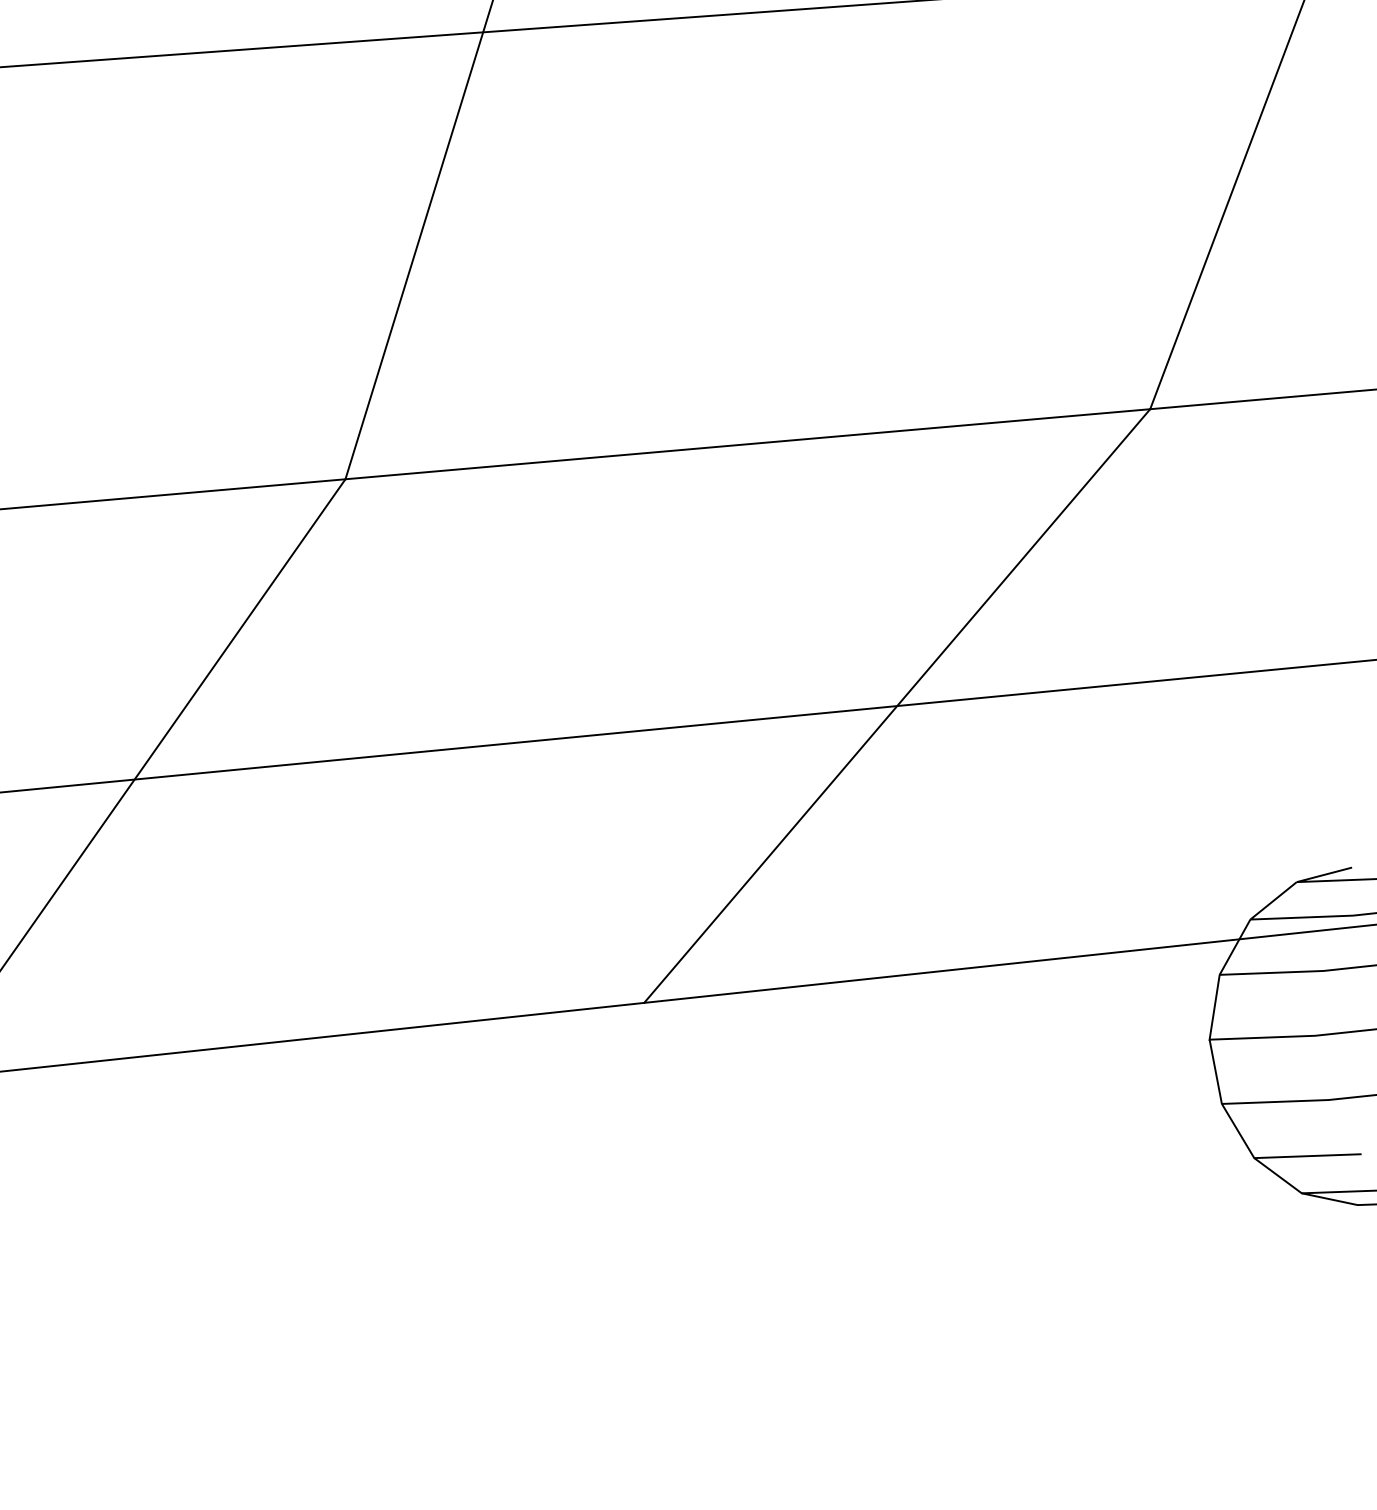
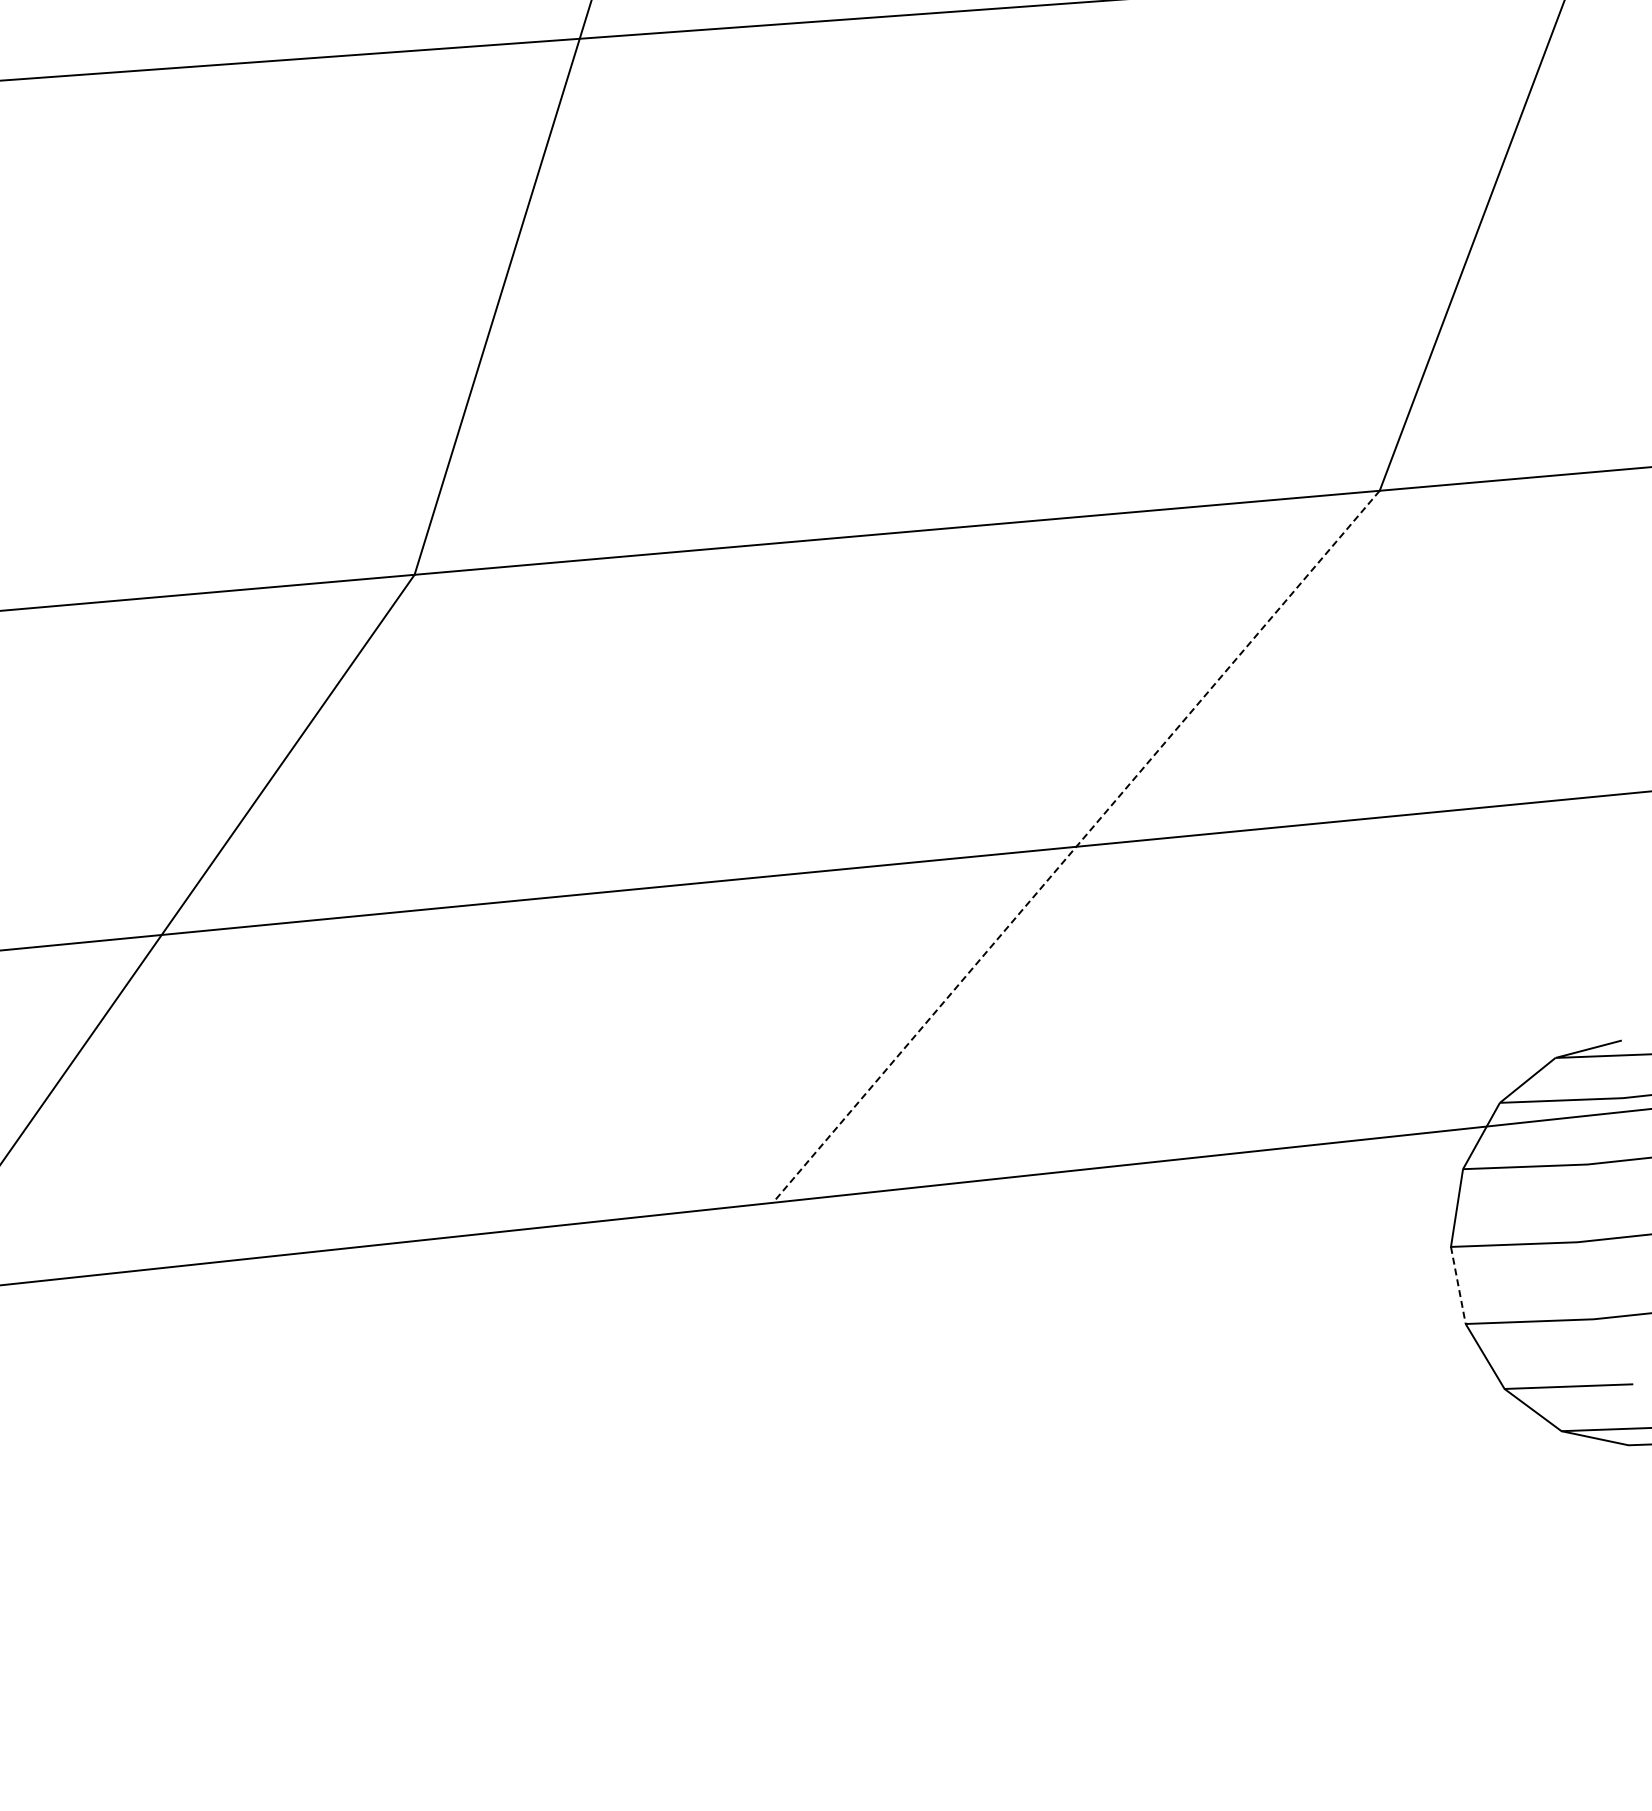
line: (897, 705) -> (1076, 846), solid -> dashed
line: (1215, 1071) -> (1458, 1285), solid -> dashed

